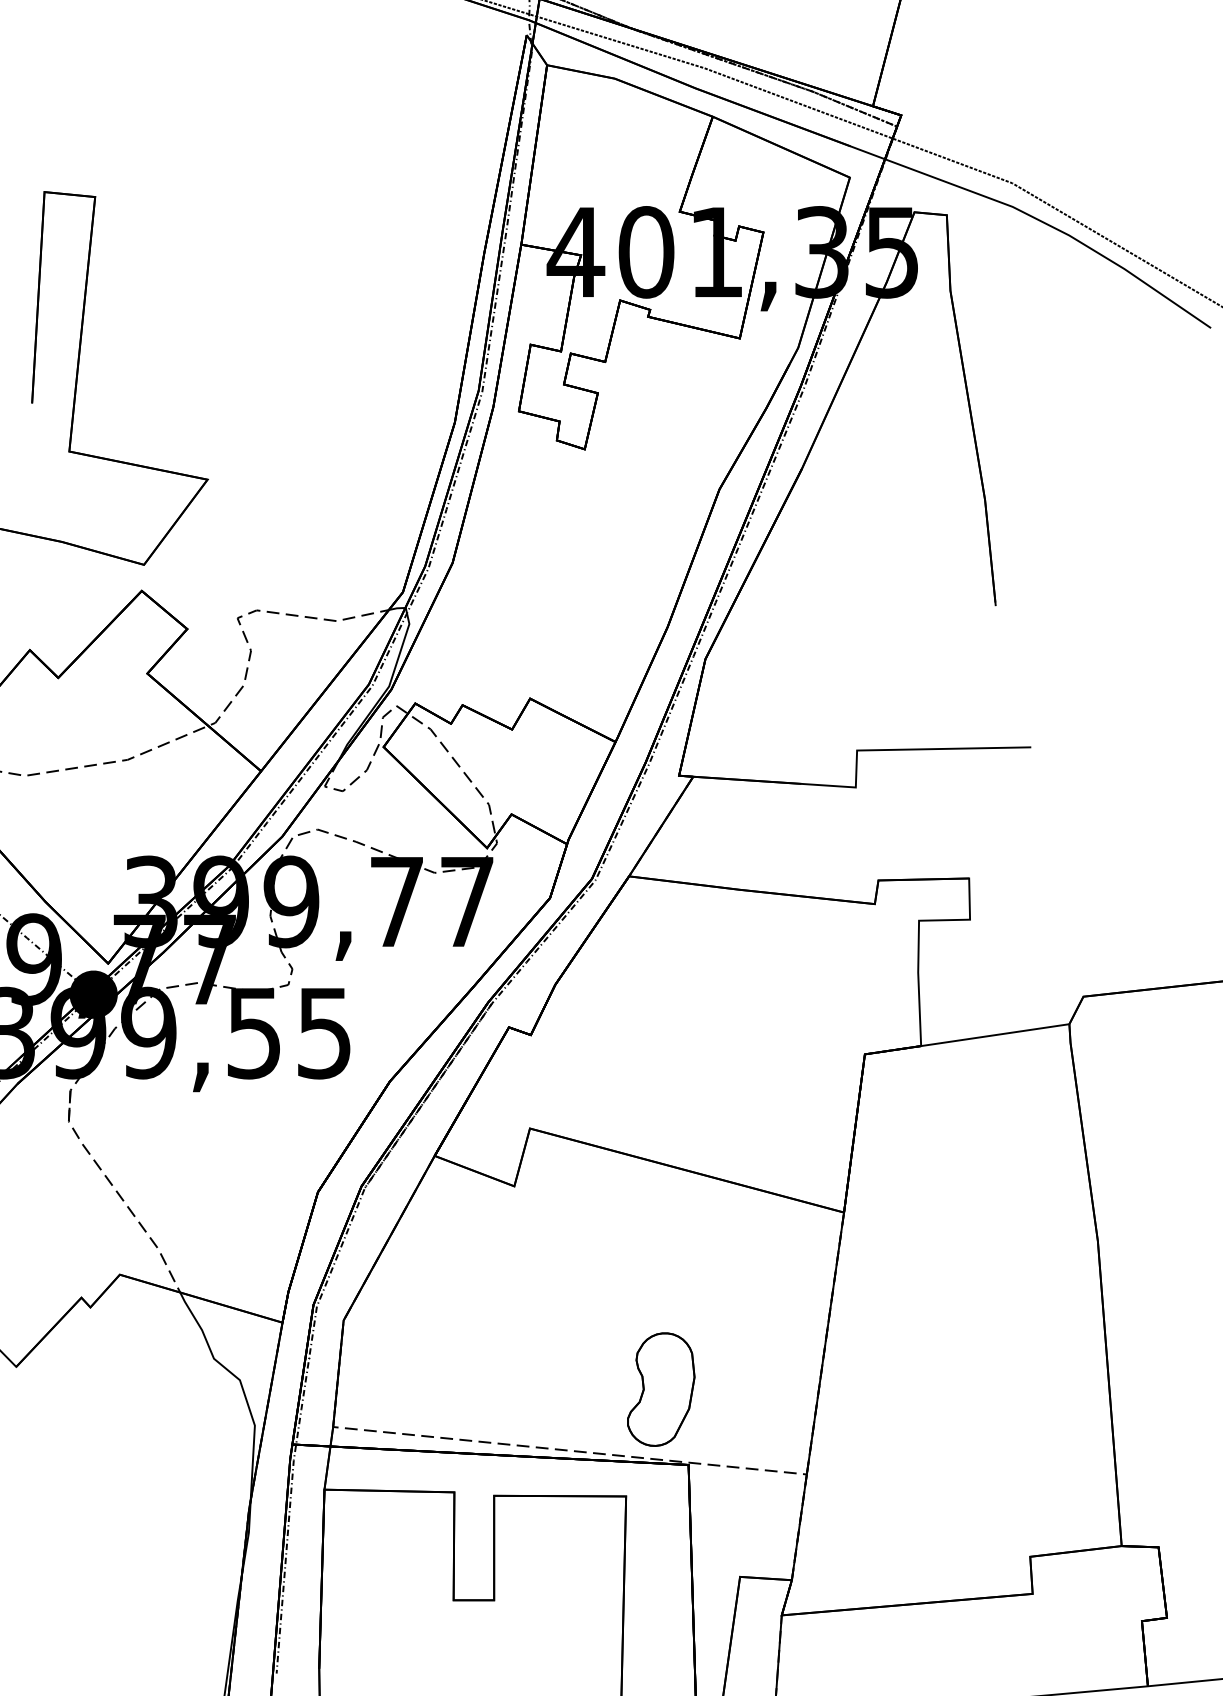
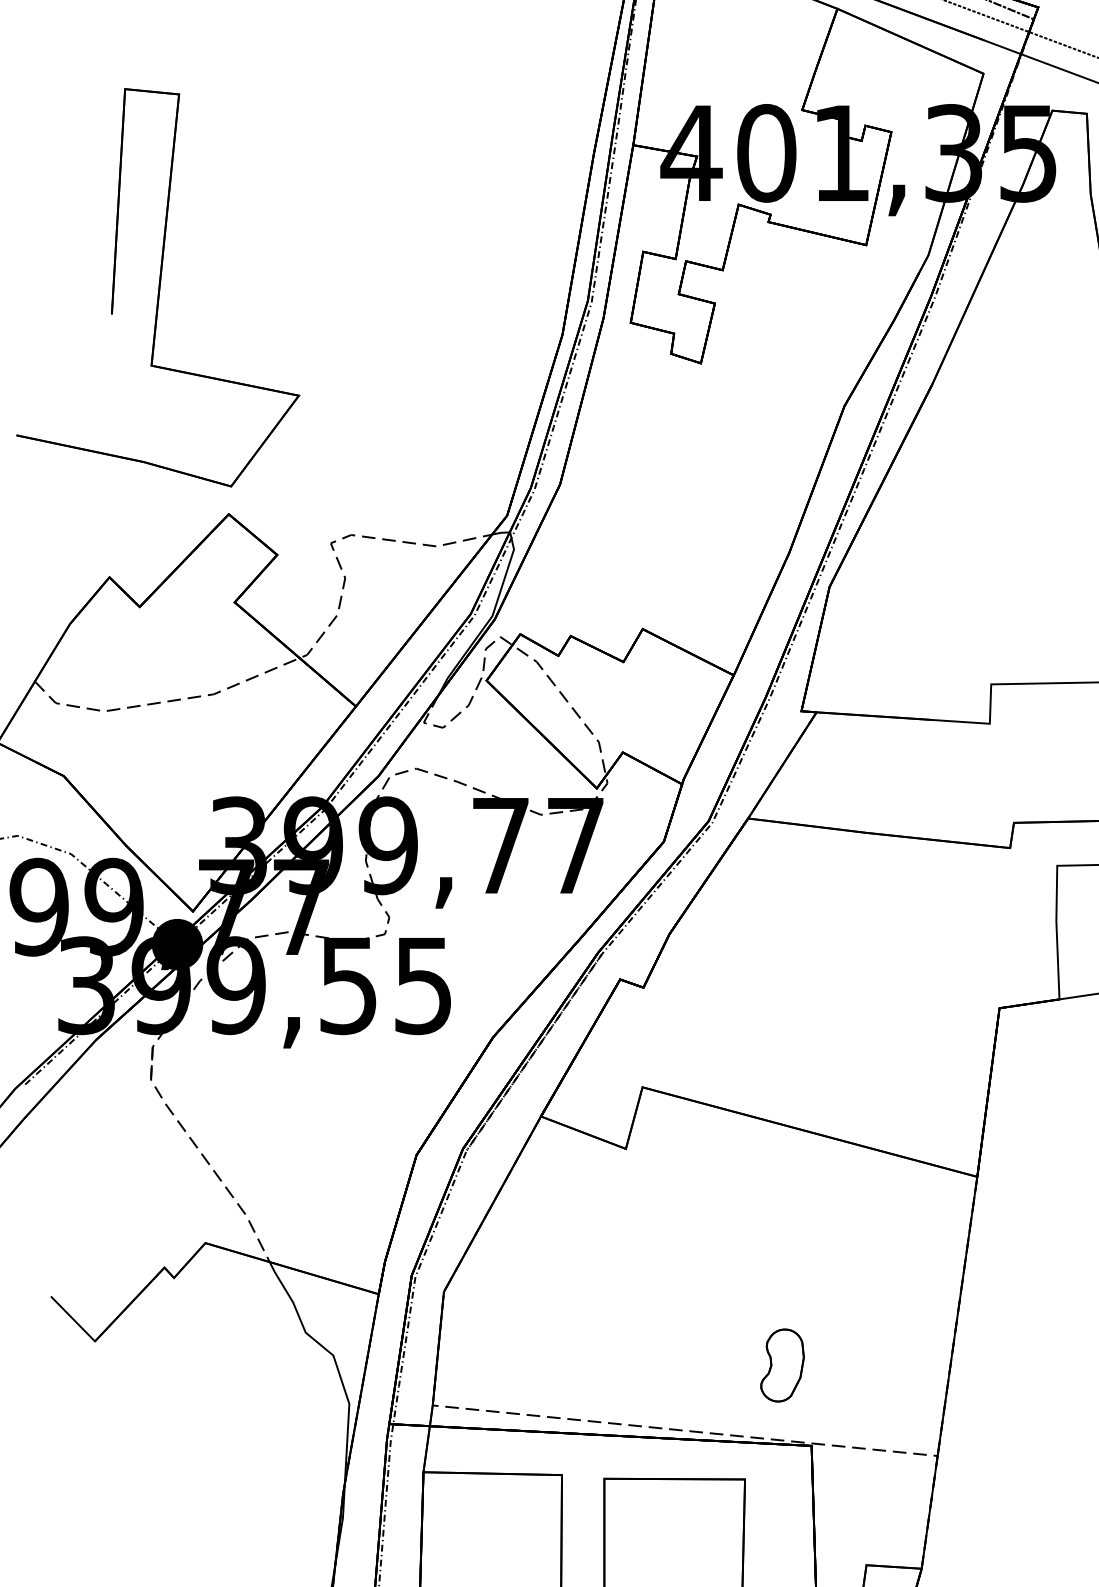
part: (661, 1389) -> (782, 1365), size x0.6

